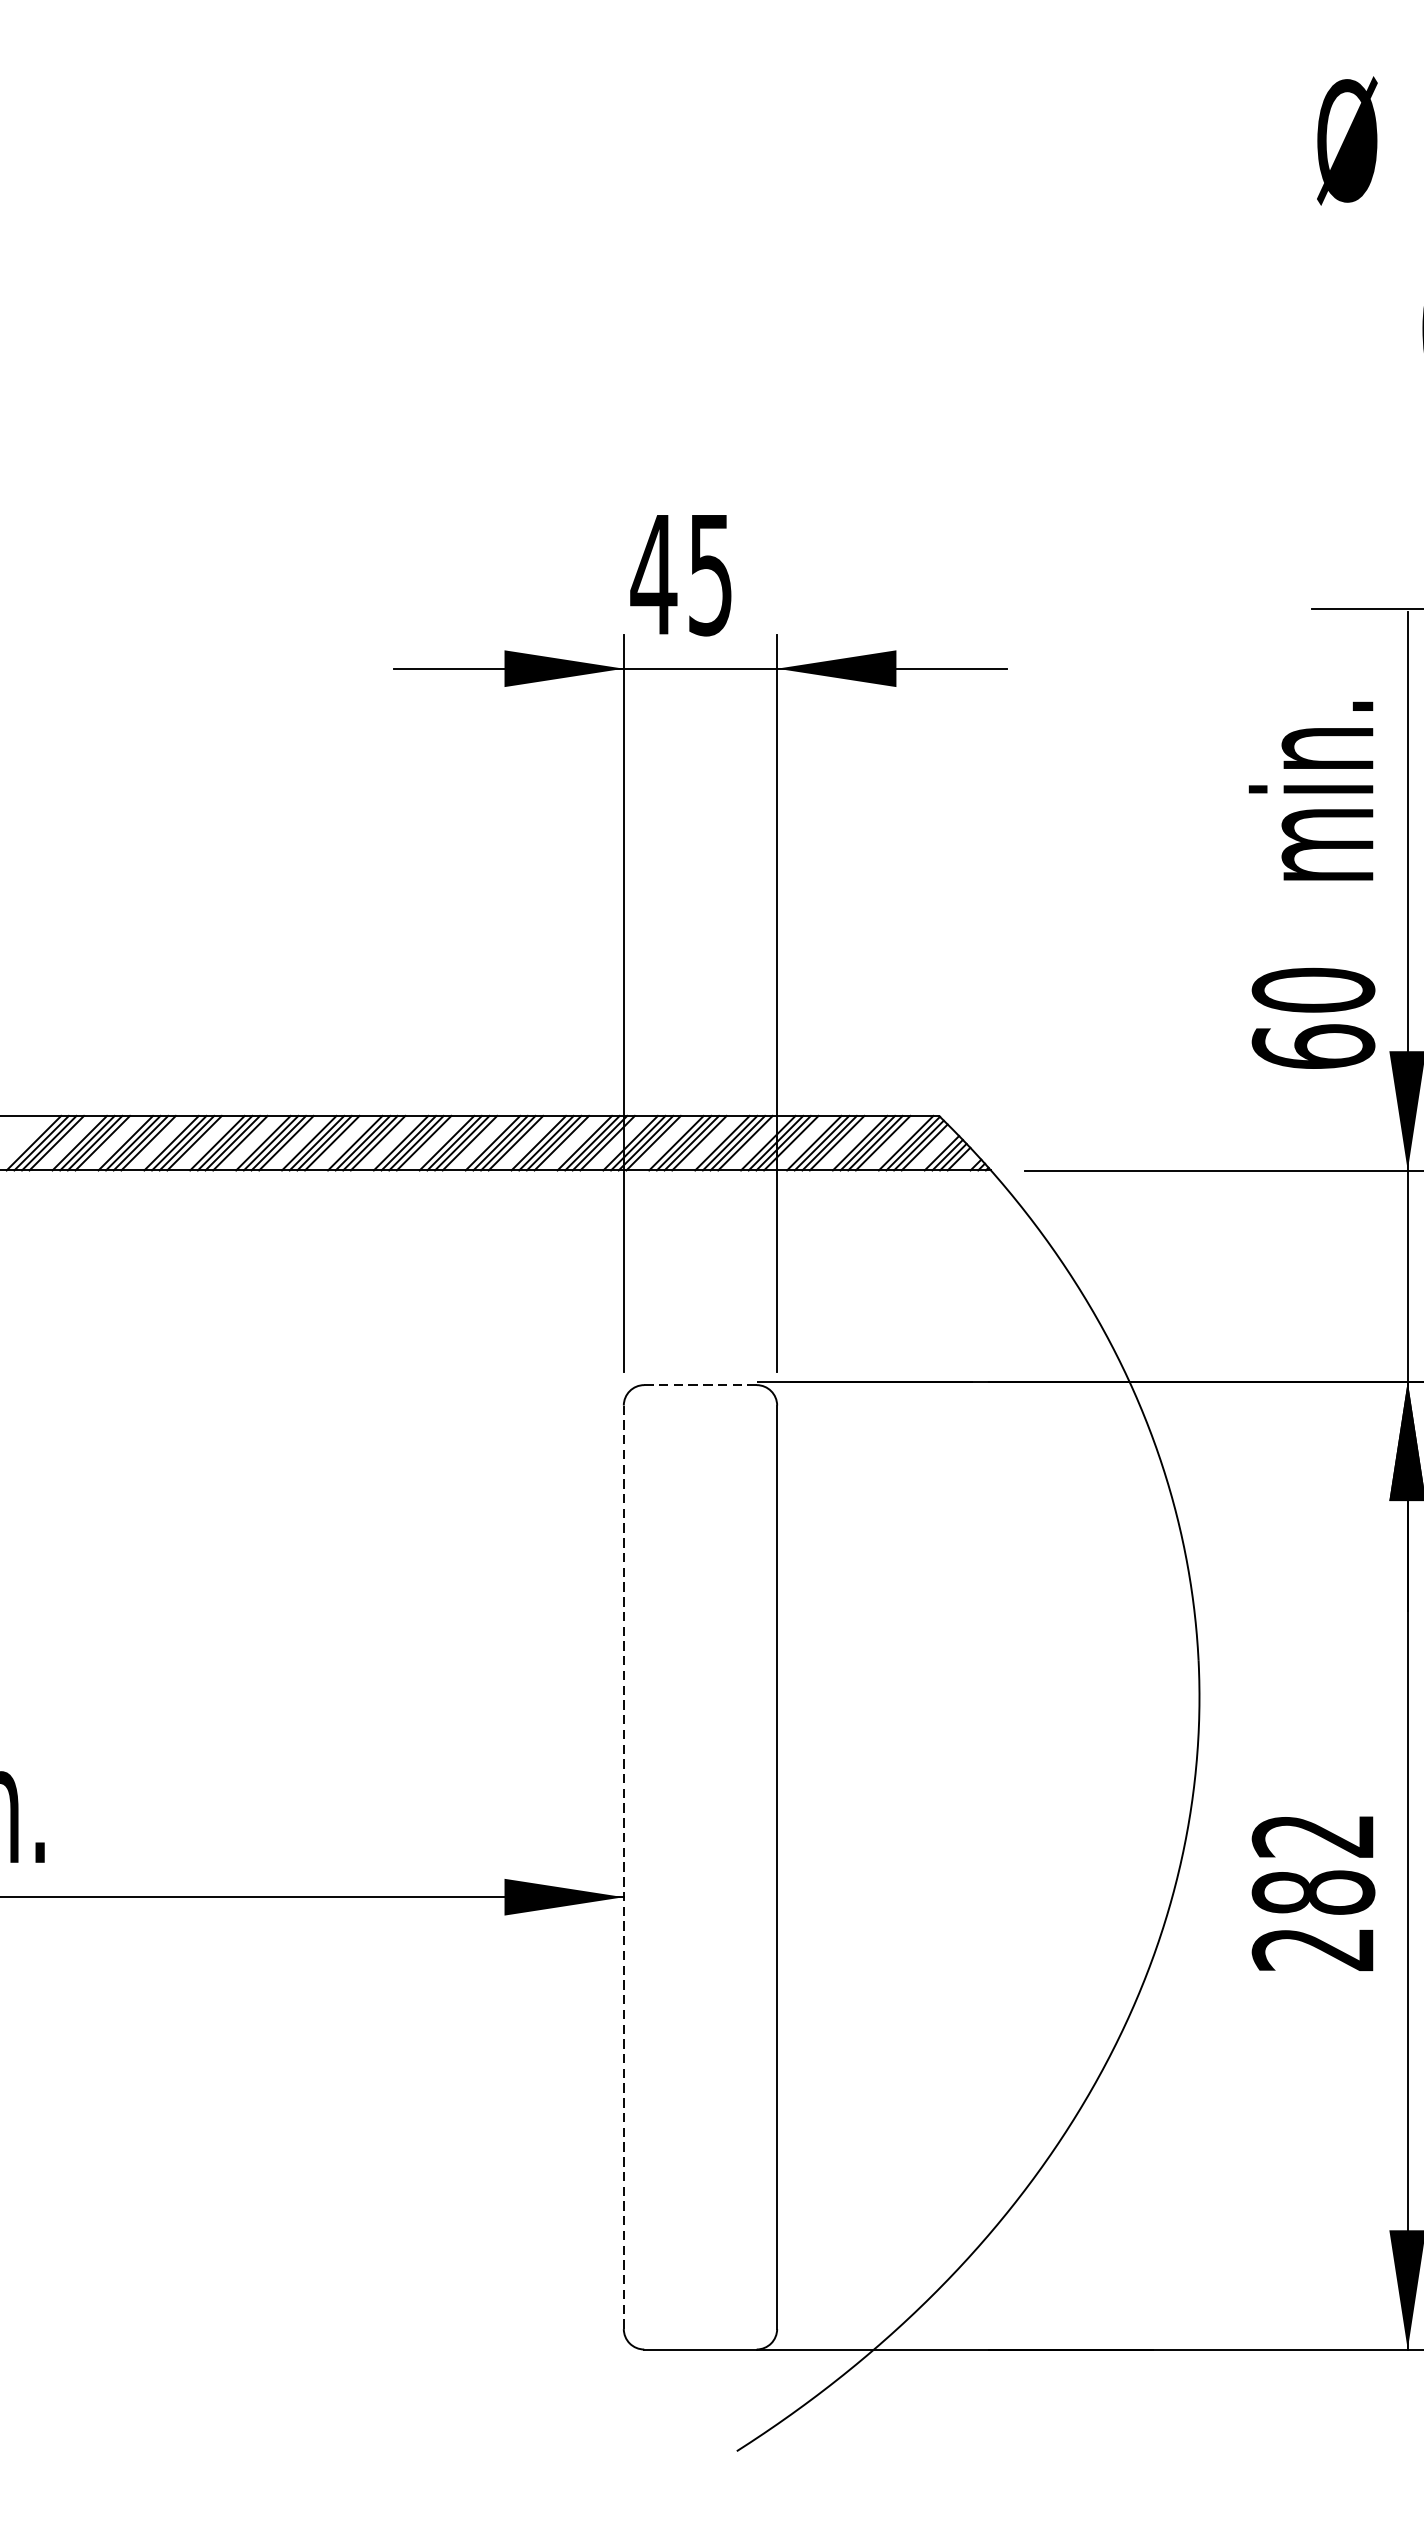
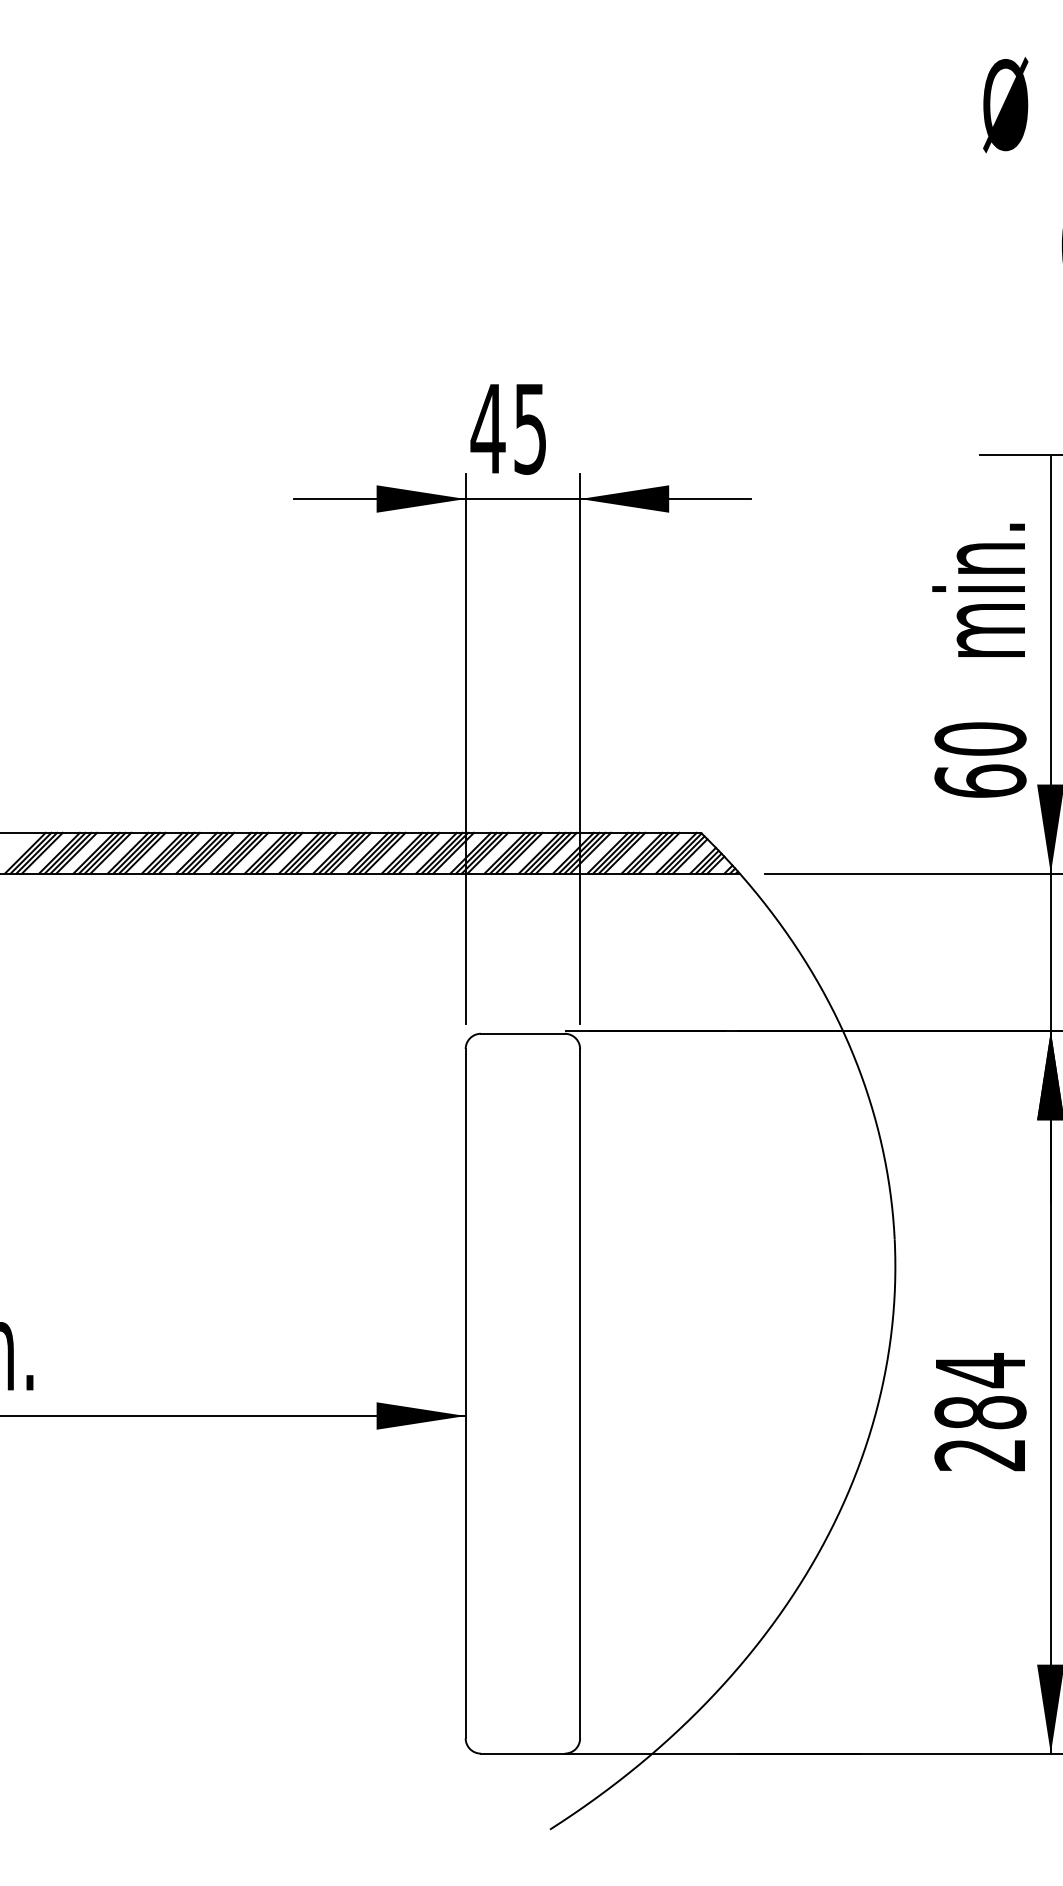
line: (699, 1384) -> (522, 1033), dashed -> solid
text: (1312, 1836) -> (979, 1370), 282 -> 284
line: (623, 1867) -> (465, 1393), dashed -> solid

